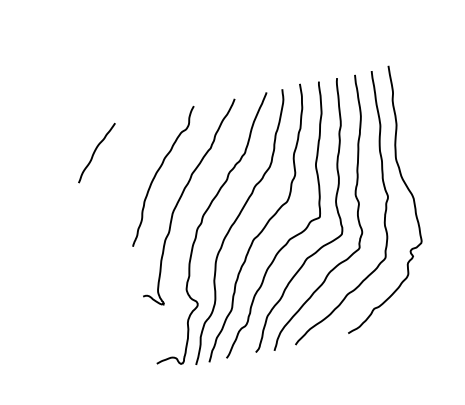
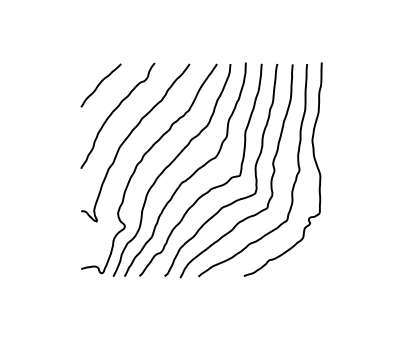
curve: (95, 152) -> (100, 84), moved

